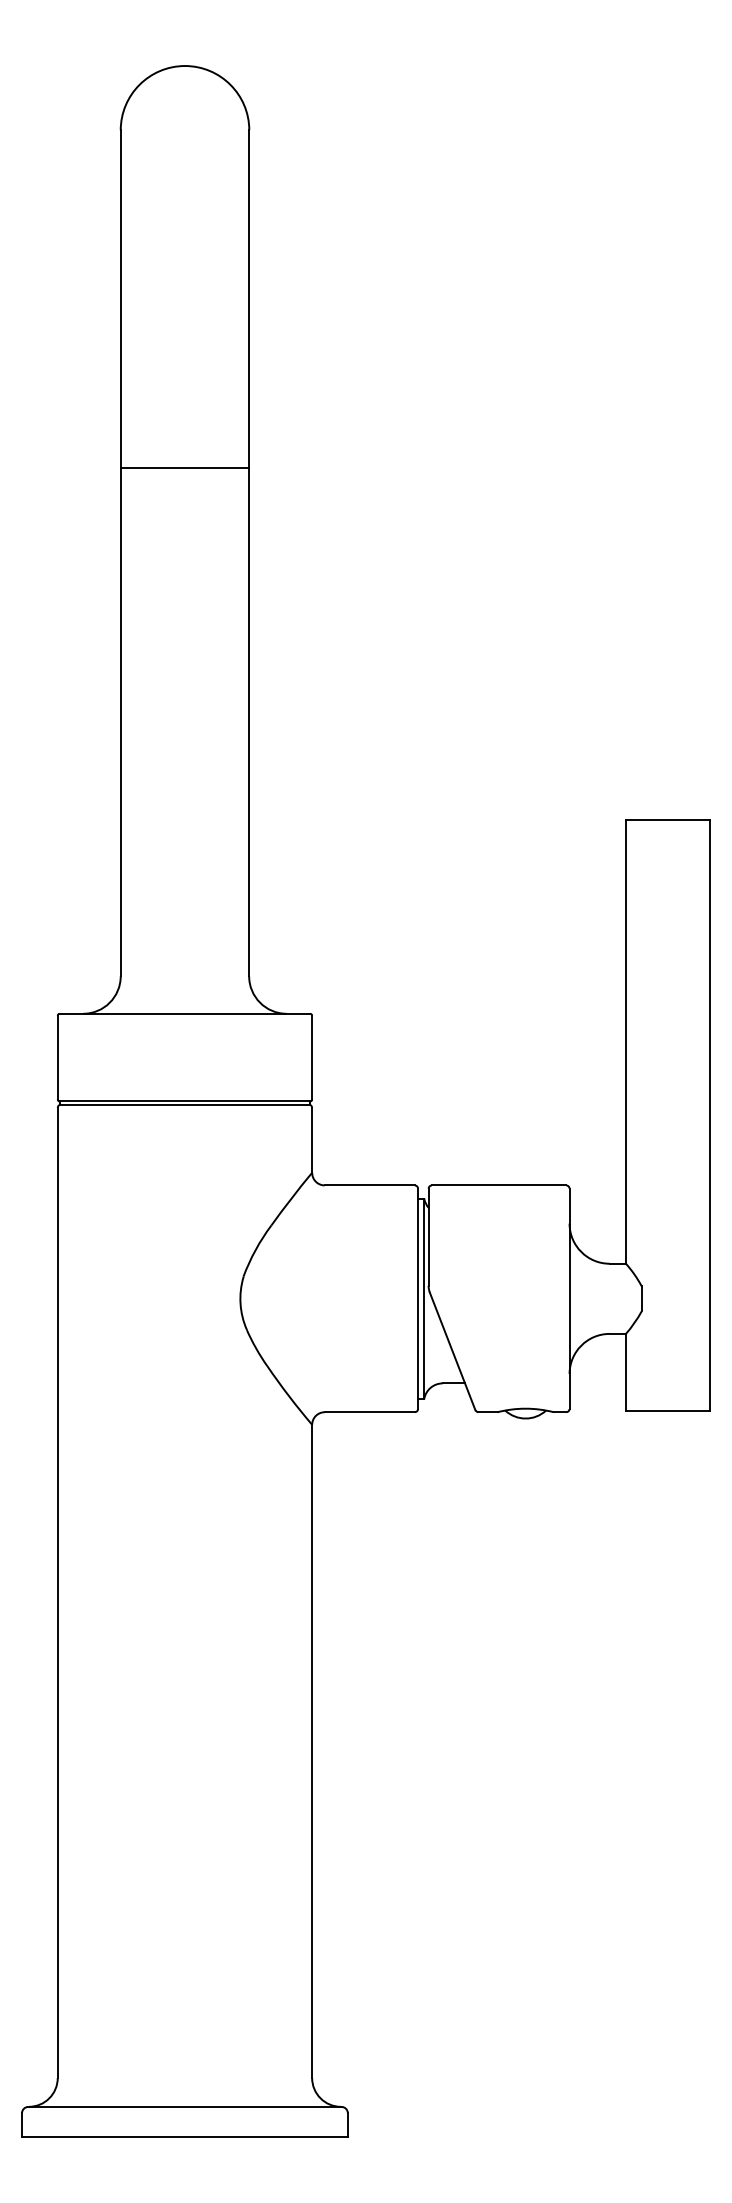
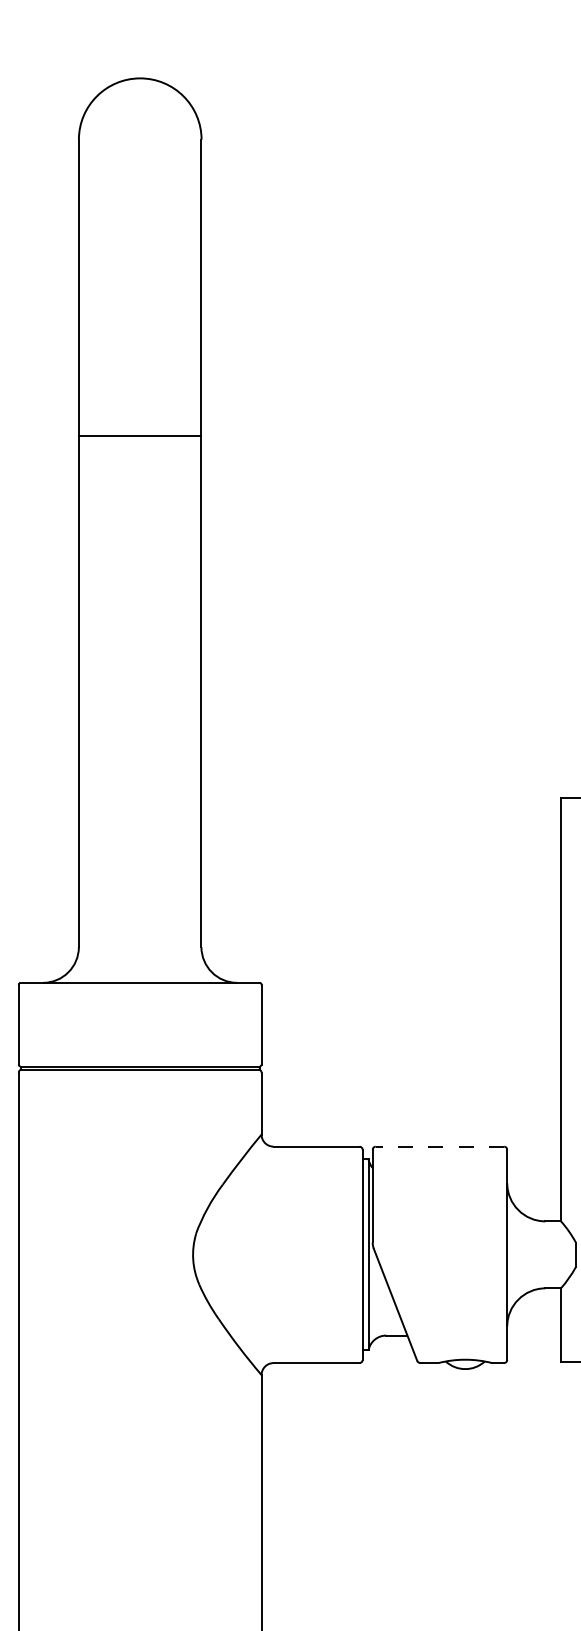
line: (184, 468) -> (139, 436), moved
line: (498, 1185) -> (439, 1146), solid -> dashed

